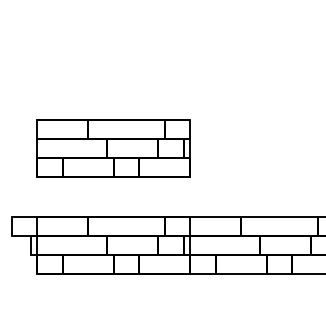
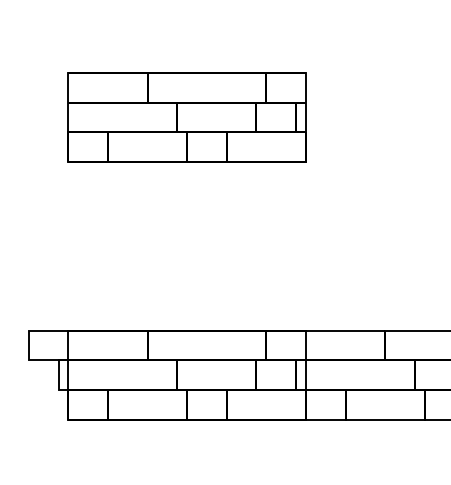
part: (113, 148) -> (187, 117), moved

